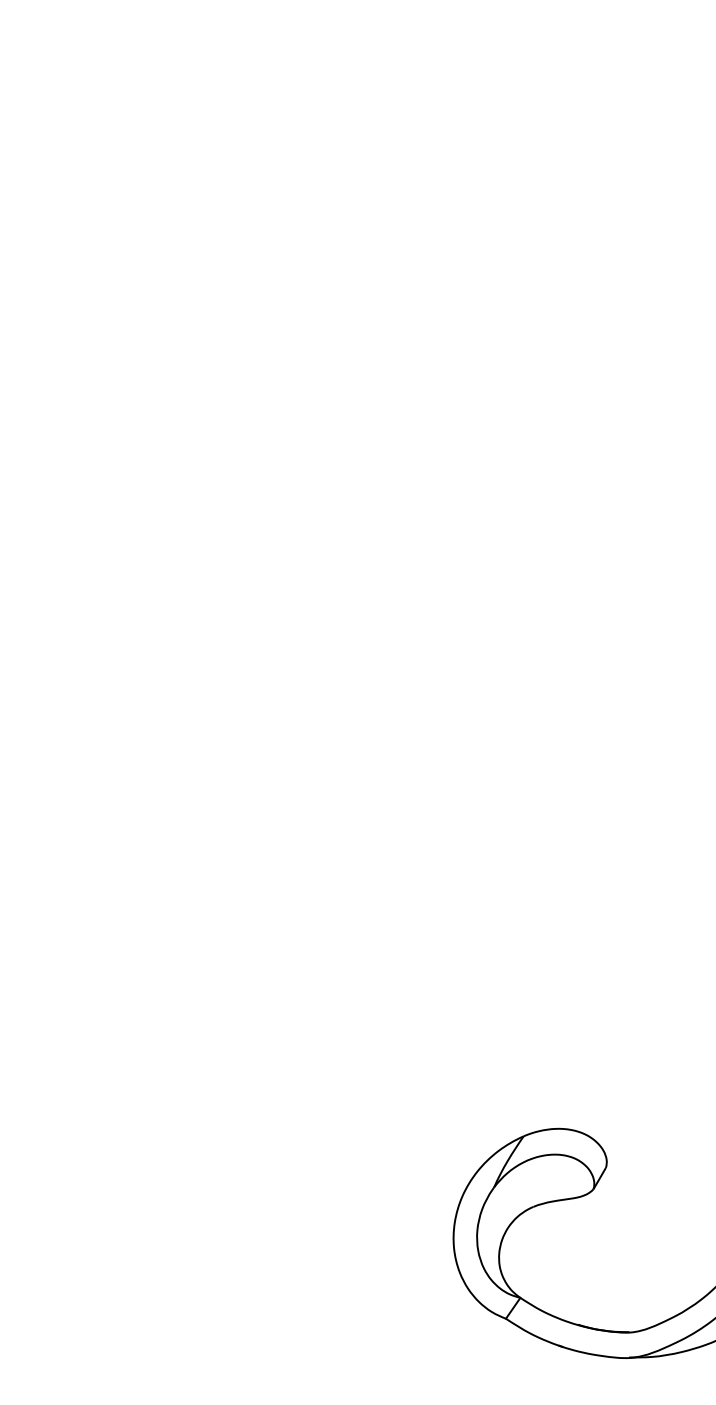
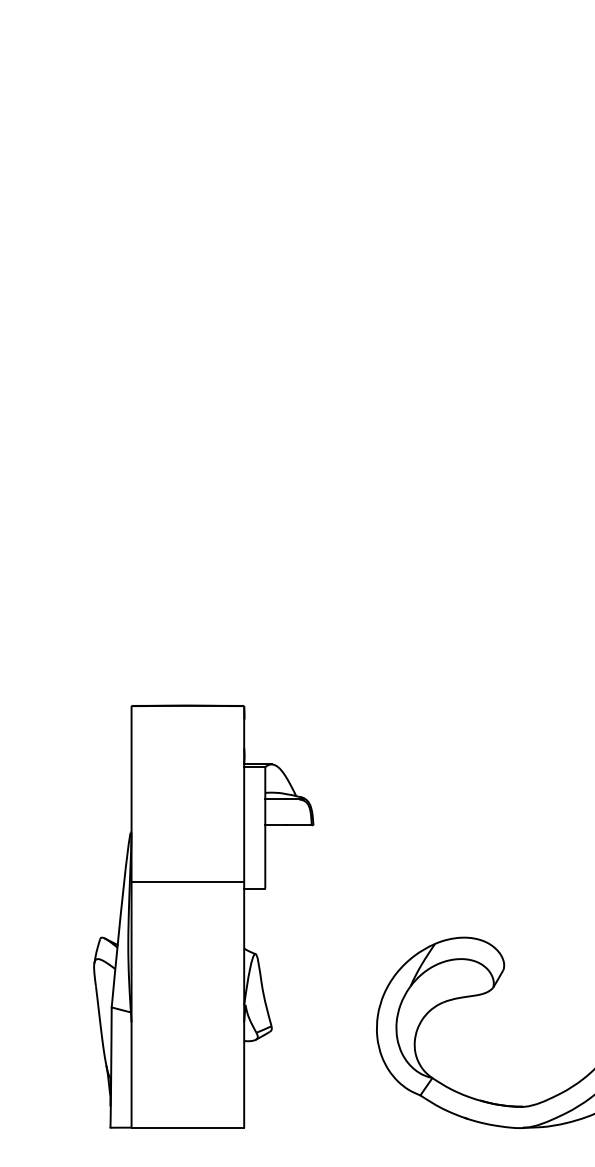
part: (245, 1103) -> (204, 916), added

